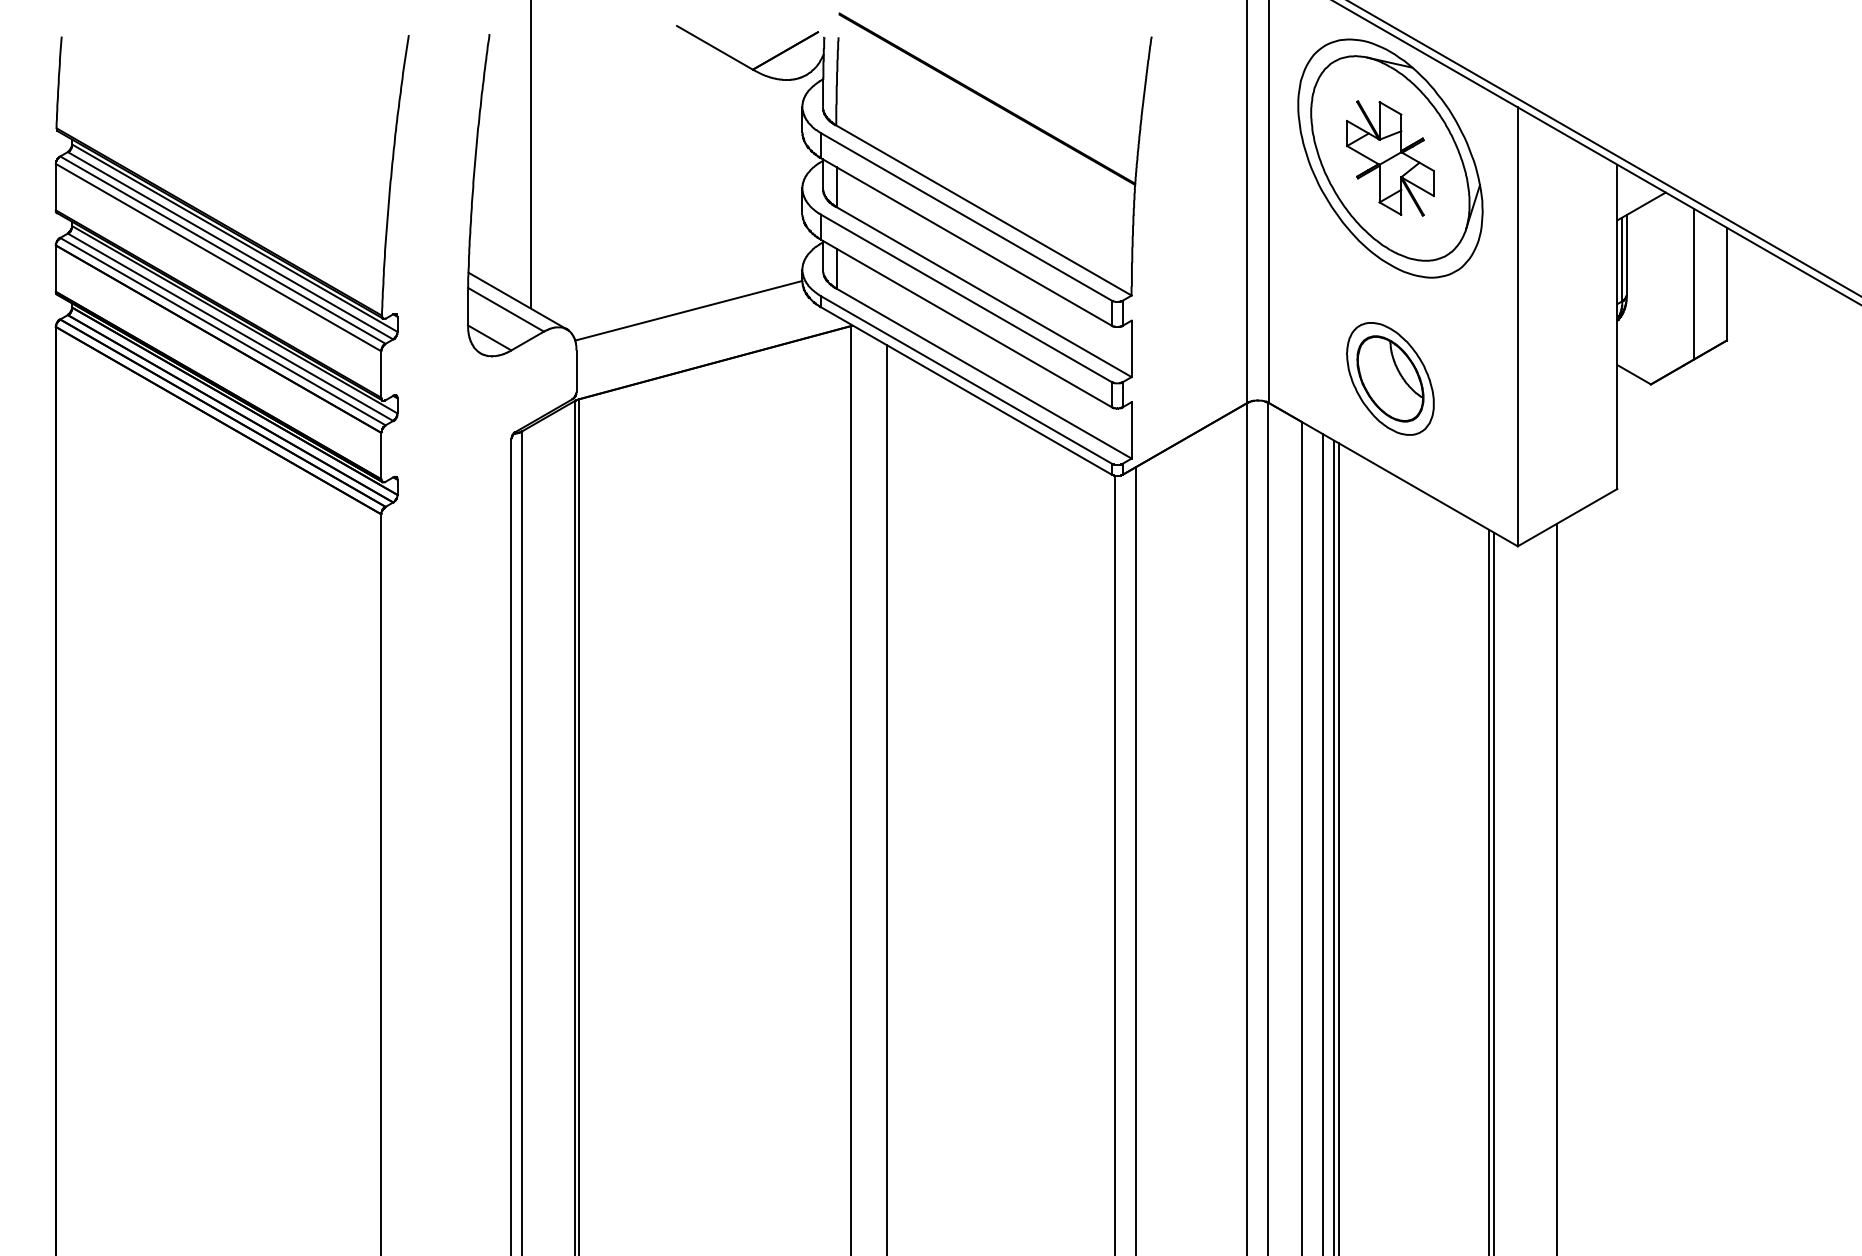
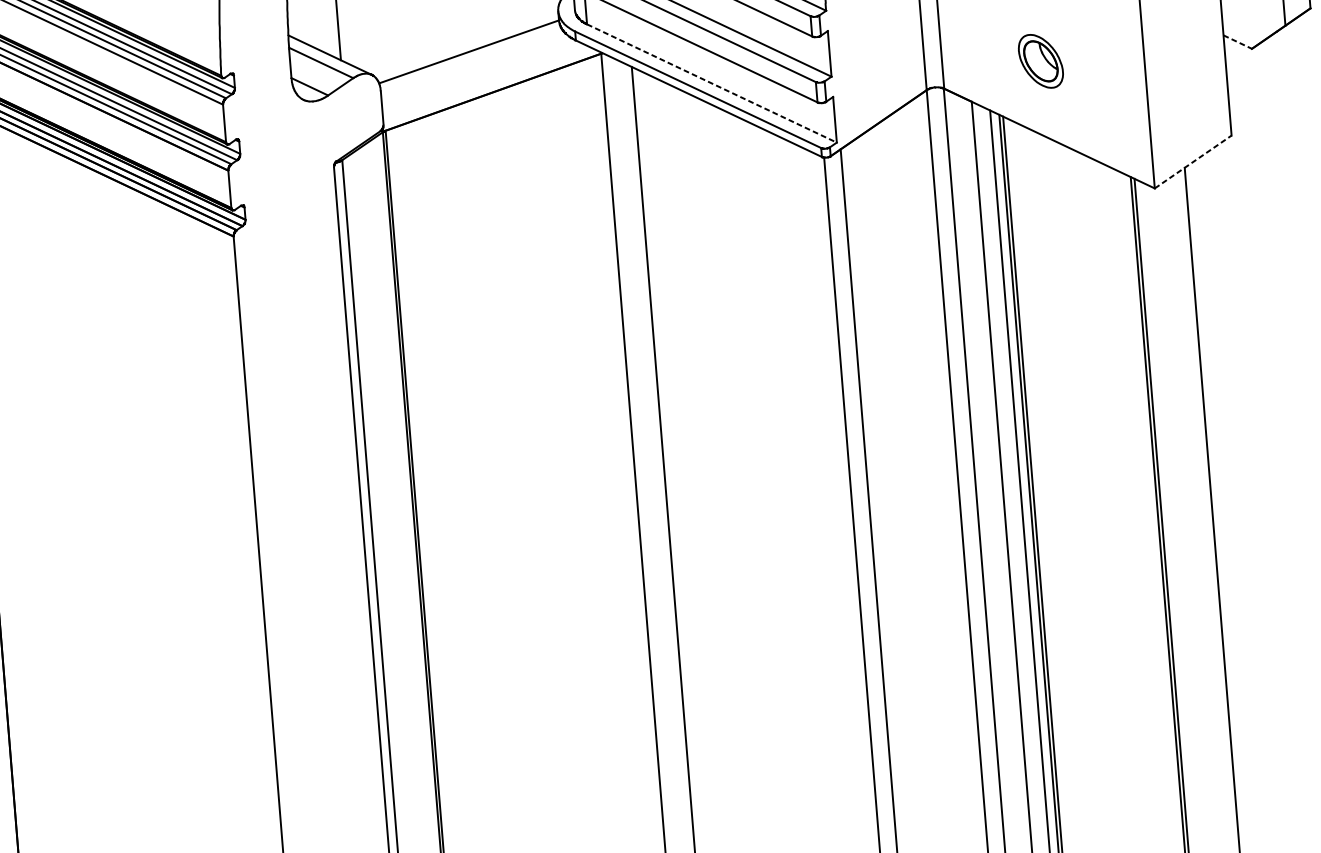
line: (984, 373) -> (712, 83), solid -> dashed
line: (1634, 375) -> (1238, 42), solid -> dashed
part: (1390, 378) -> (1040, 60), size x0.6
line: (1568, 517) -> (1193, 161), solid -> dashed

